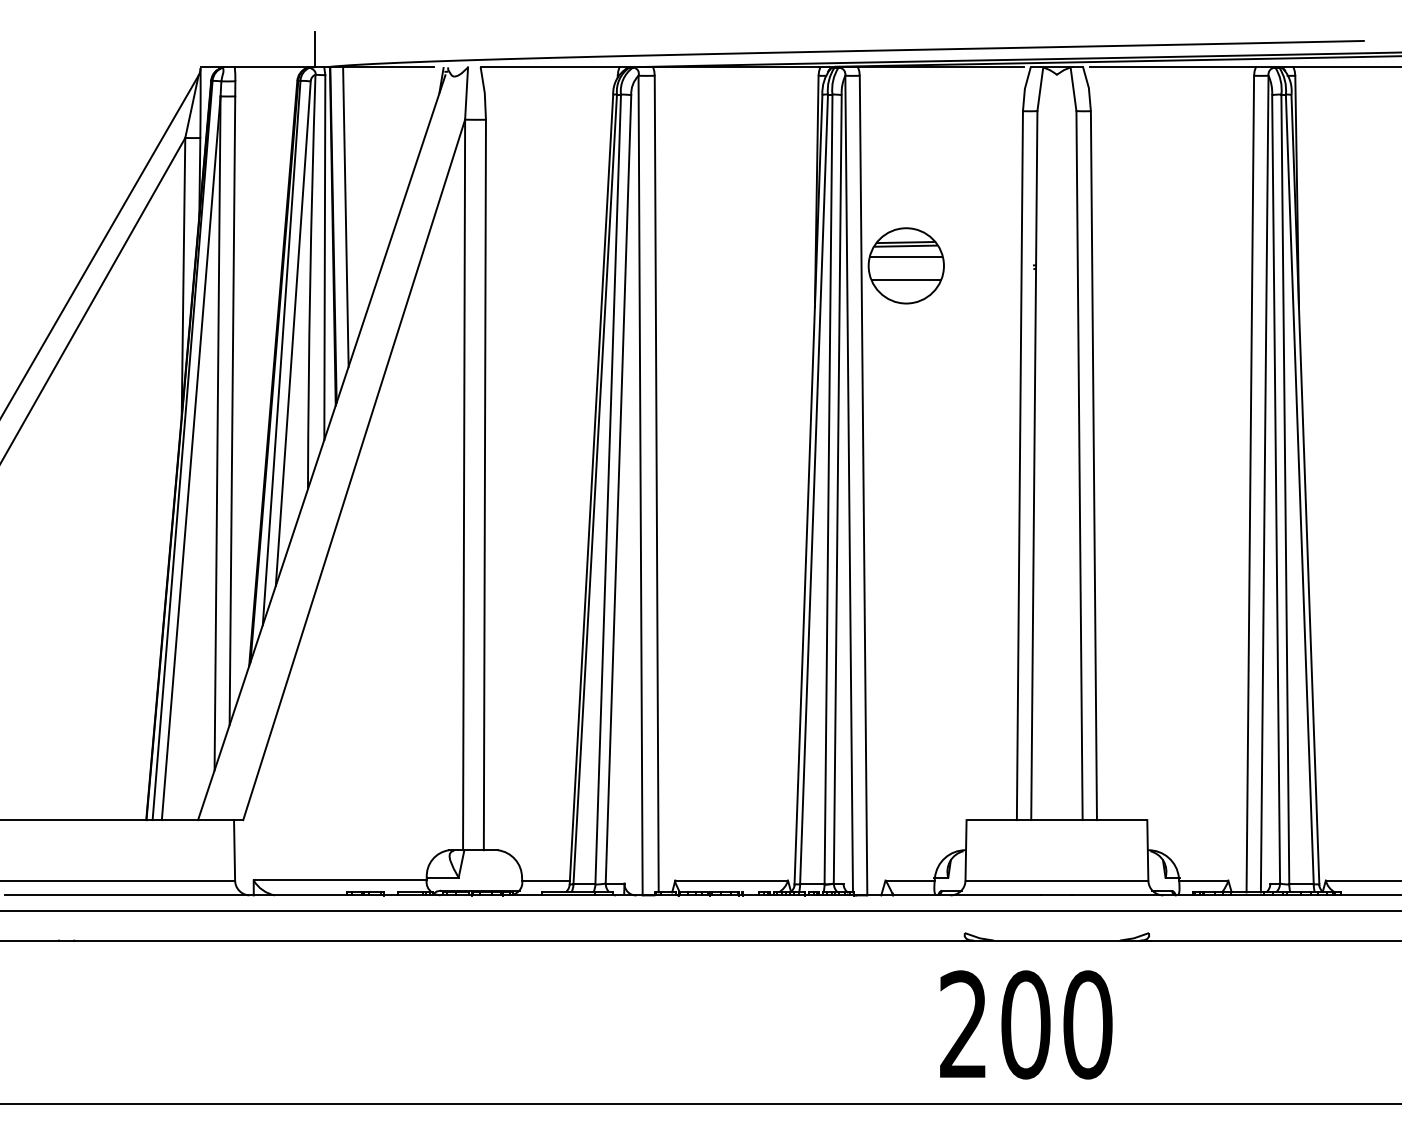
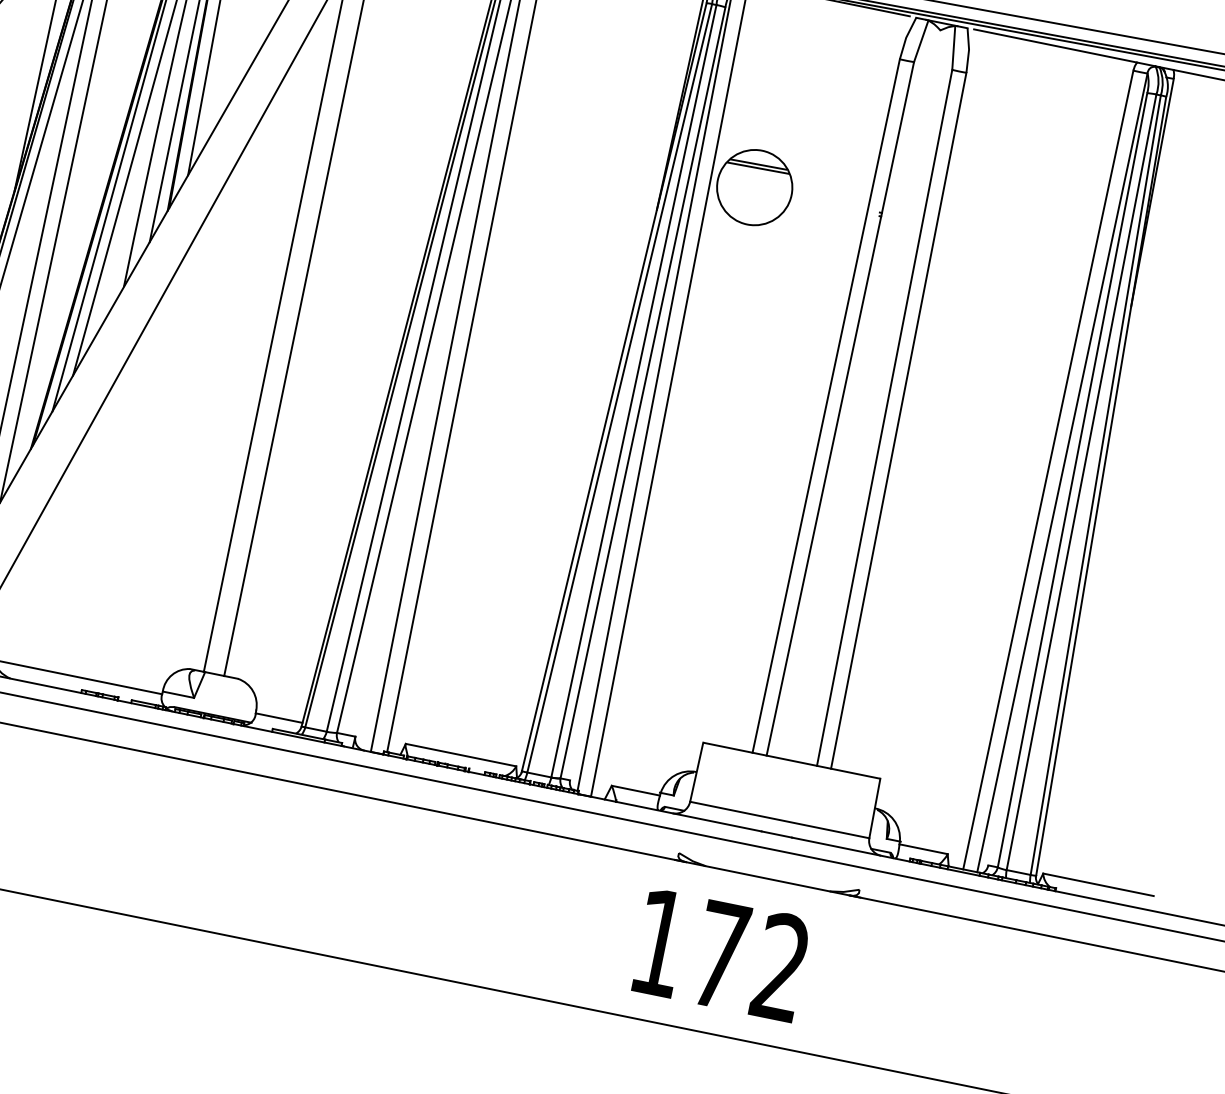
line: (906, 257) -> (756, 179), removed
line: (906, 279) -> (752, 200), removed
text: (1026, 1024) -> (721, 954), 200 -> 172

